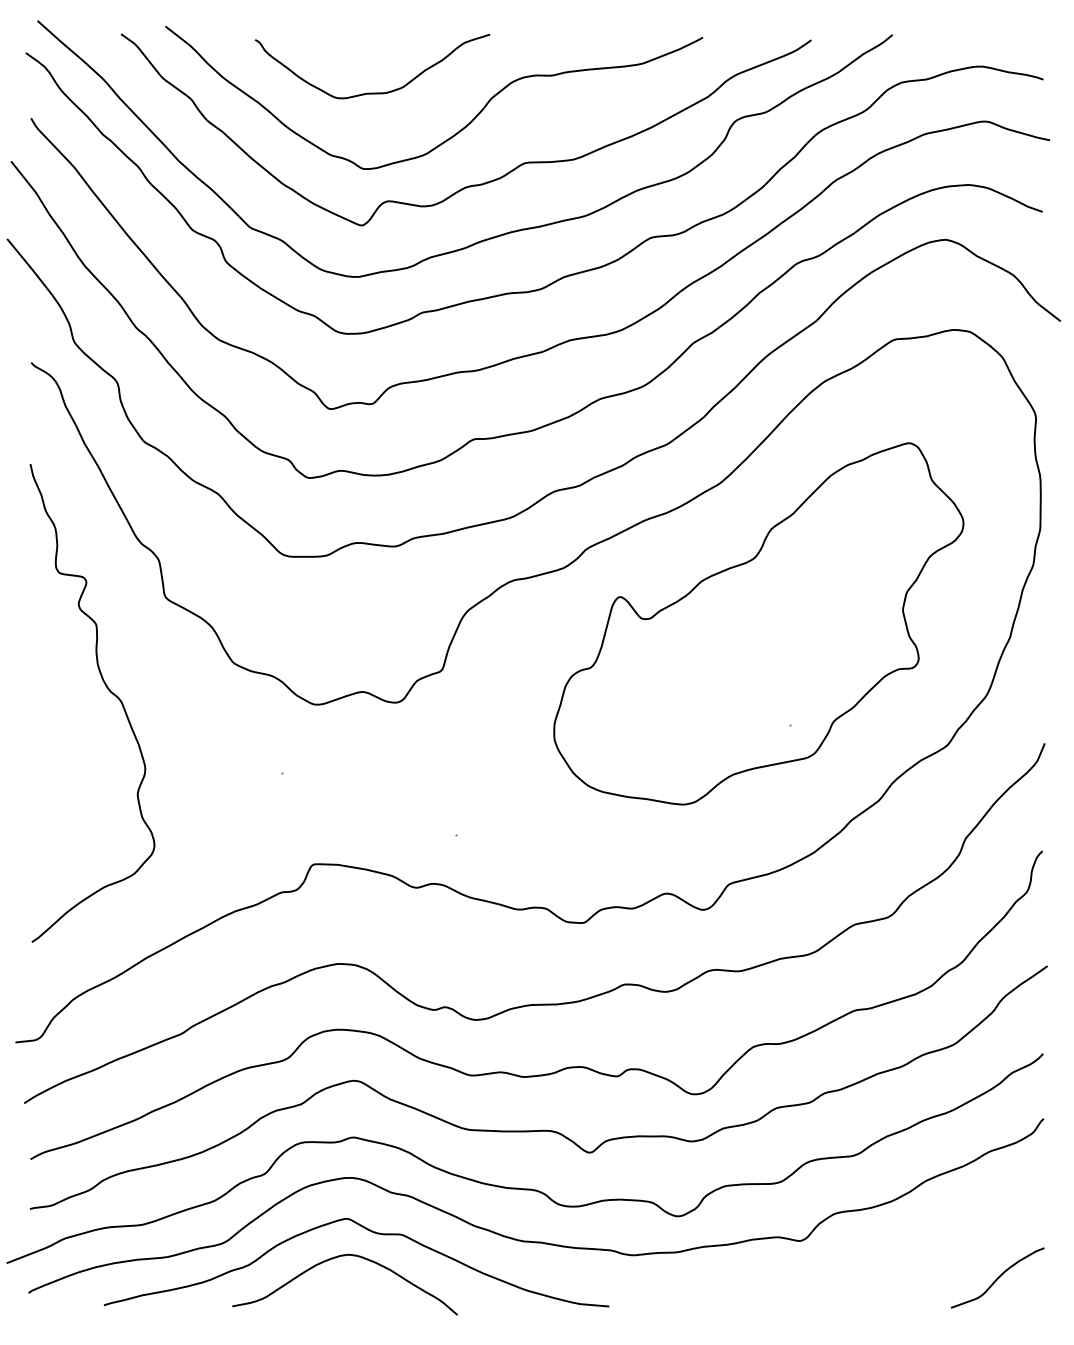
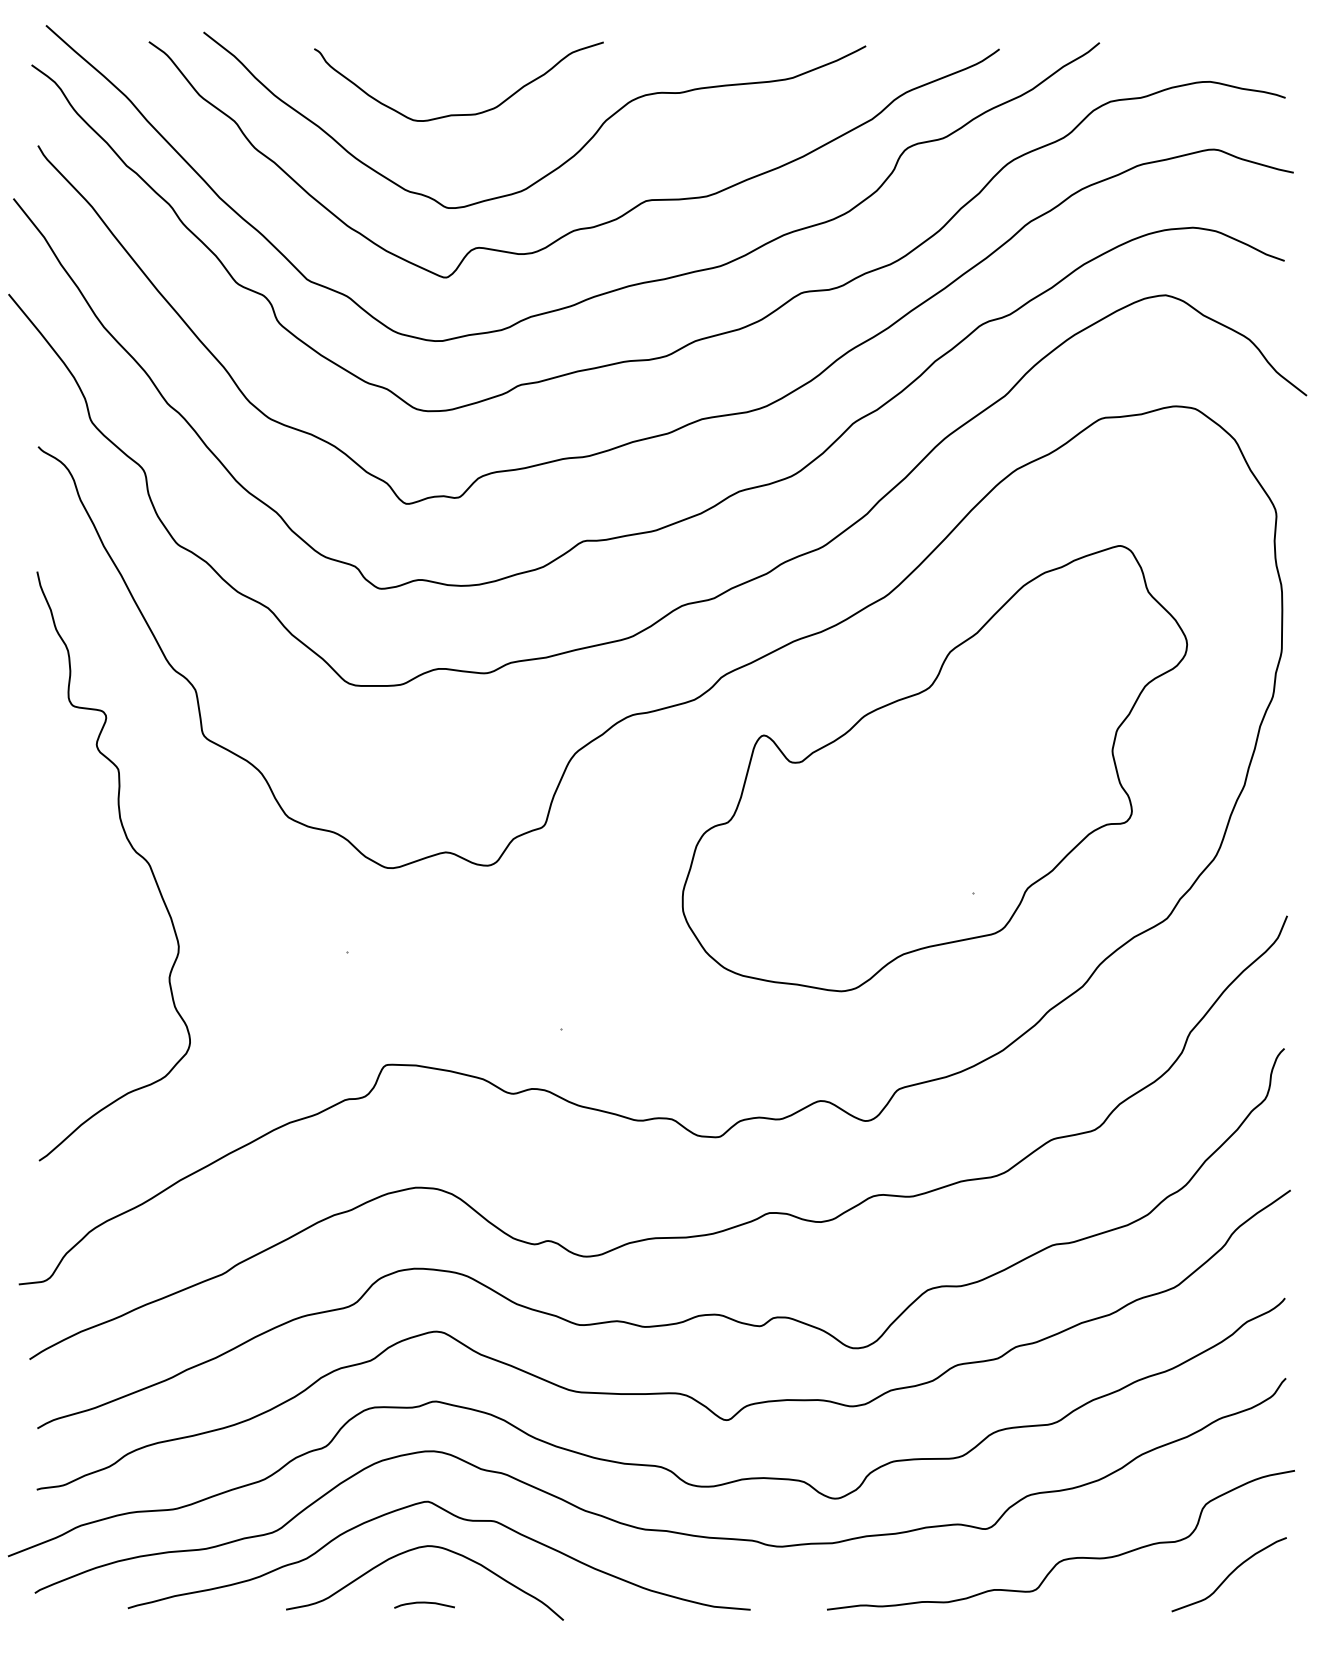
curve: (864, 1264) -> (1065, 1558), added
curve: (344, 1301) -> (424, 1603), added

